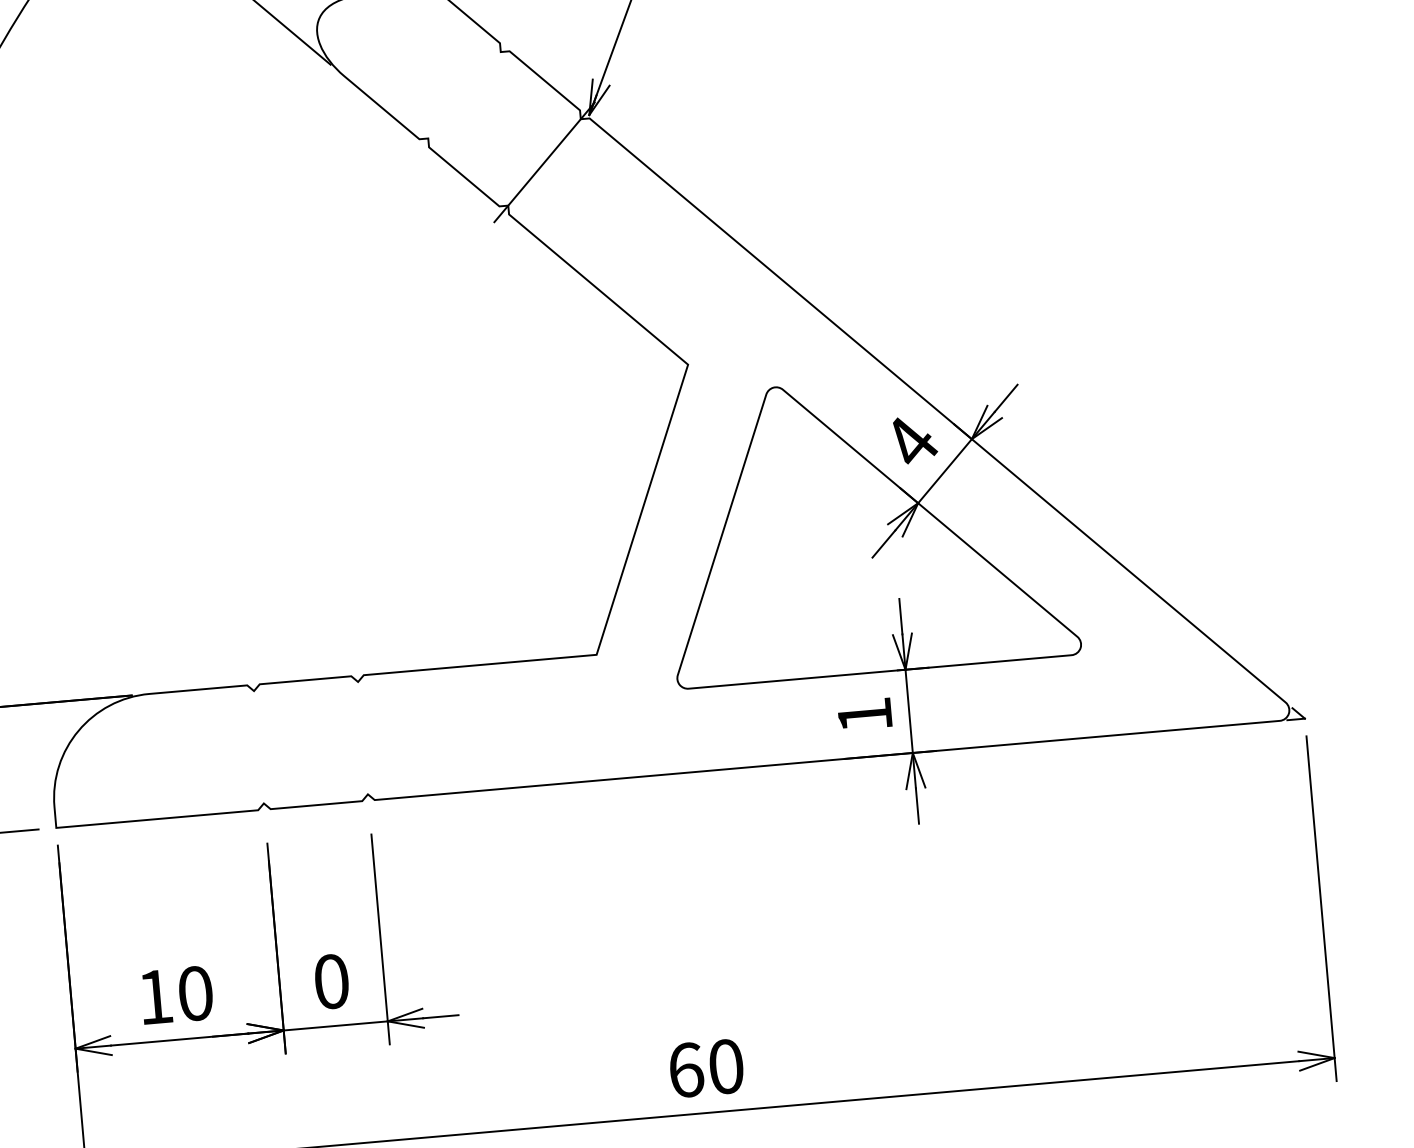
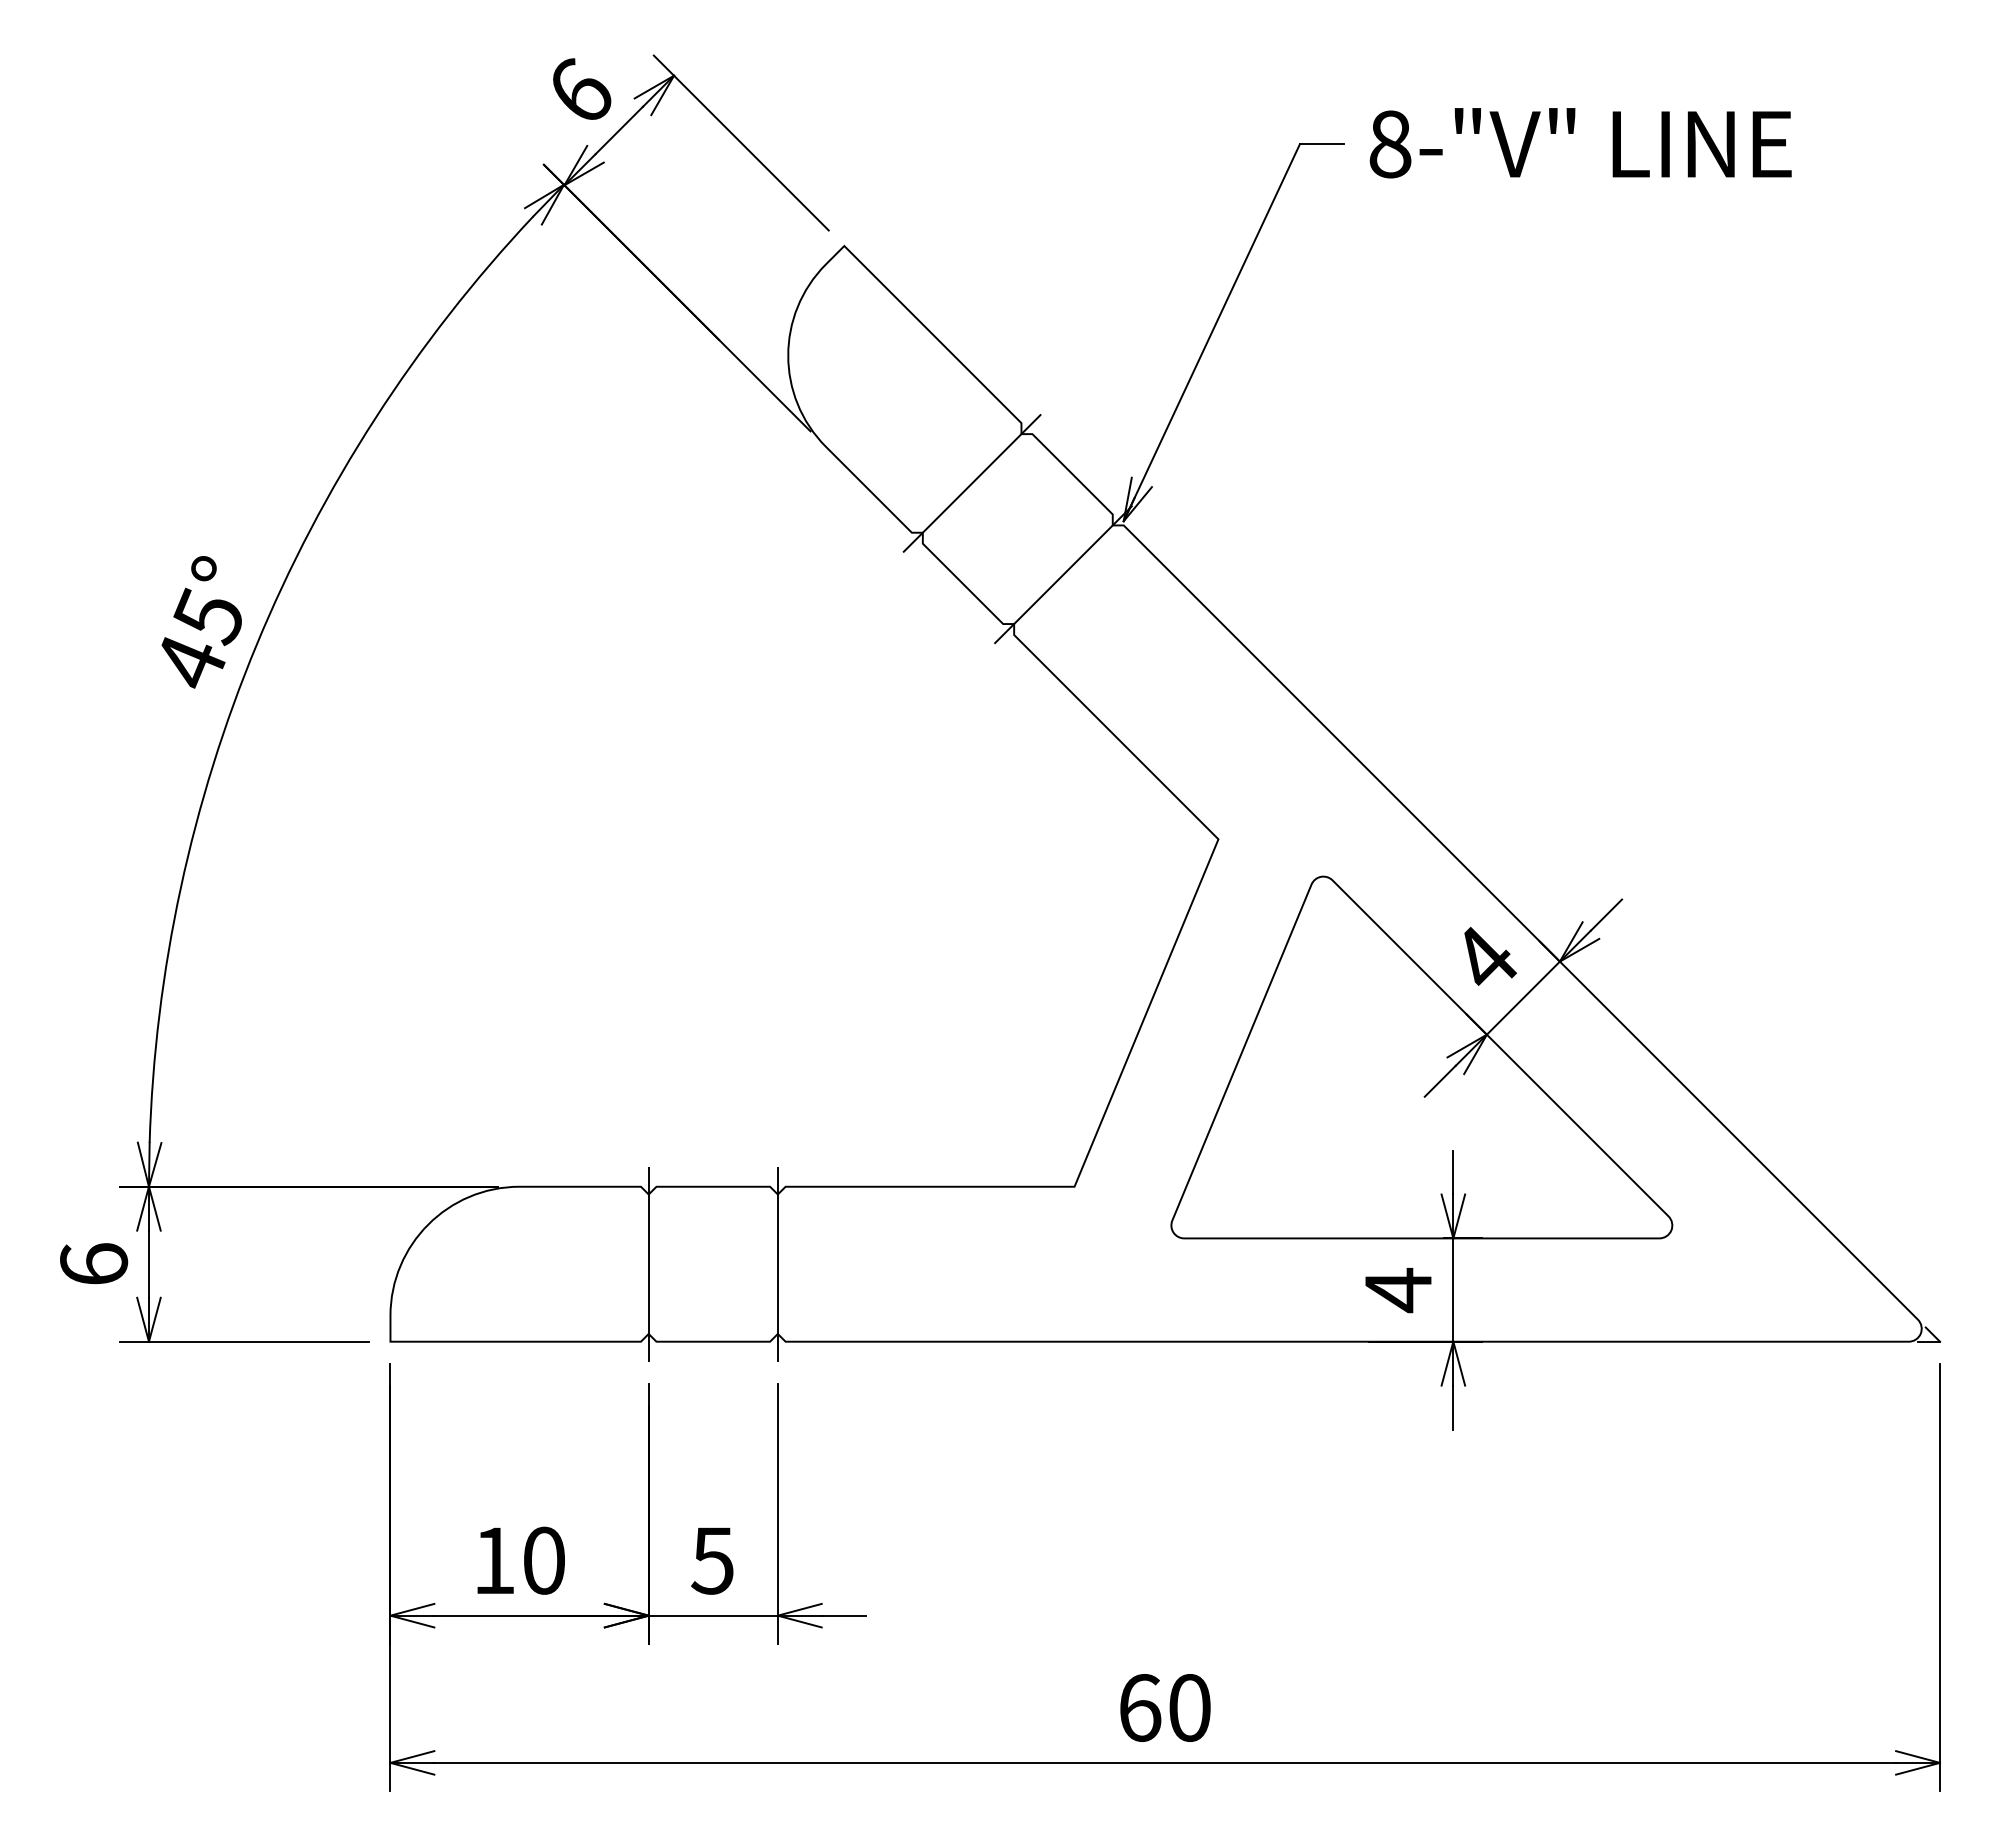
line: (464, 95) -> (972, 483), added
text: (865, 715) -> (1398, 1290), 1 -> 4
line: (362, 737) -> (777, 1263), added
line: (258, 746) -> (648, 1263), added
text: (331, 981) -> (712, 1560), 0 -> 5

